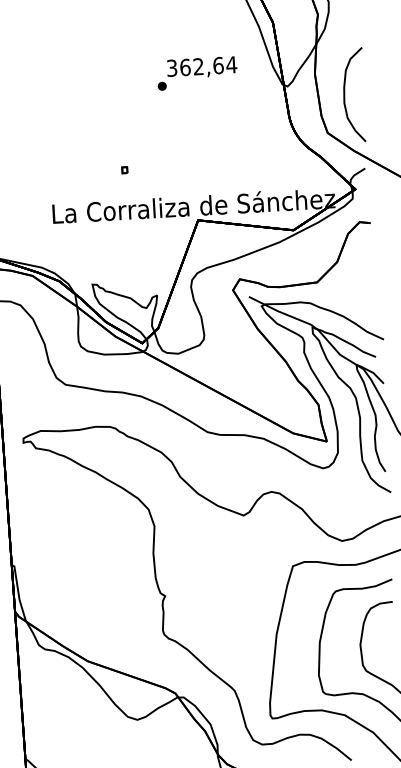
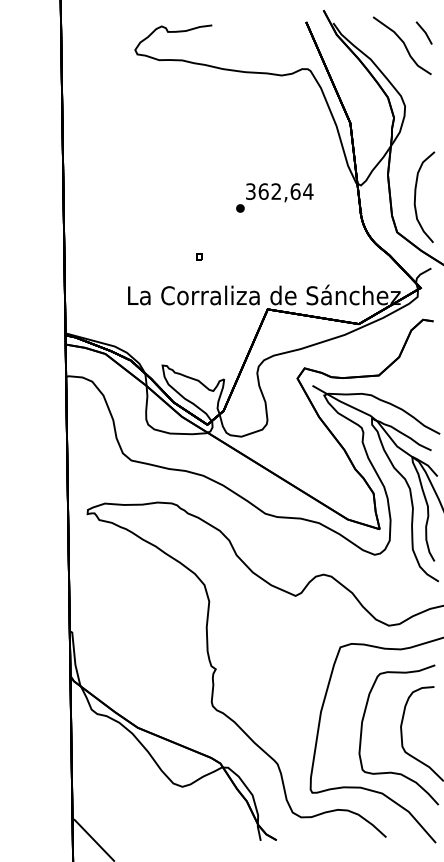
text: (196, 72) -> (274, 197), moved

